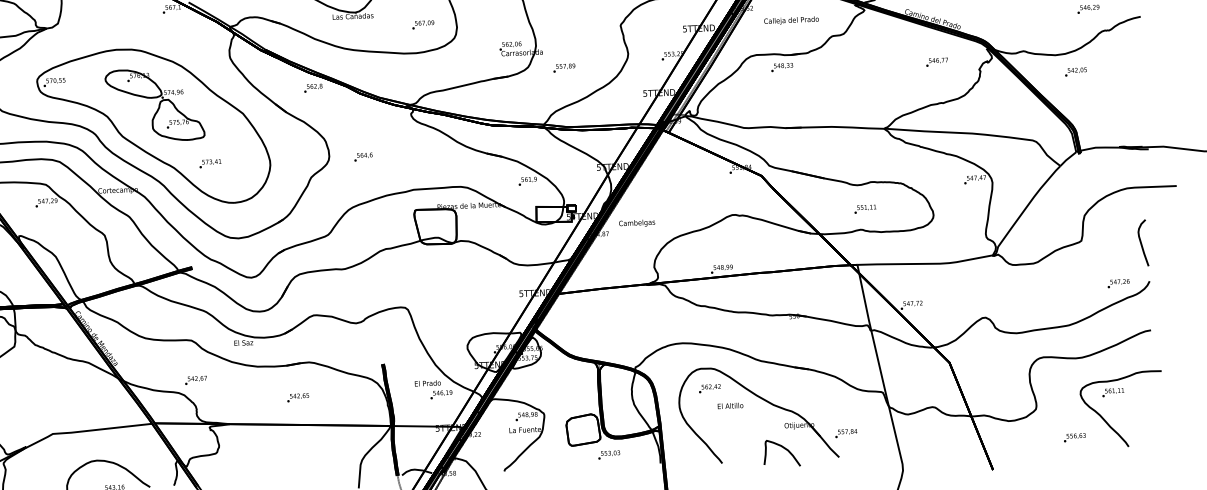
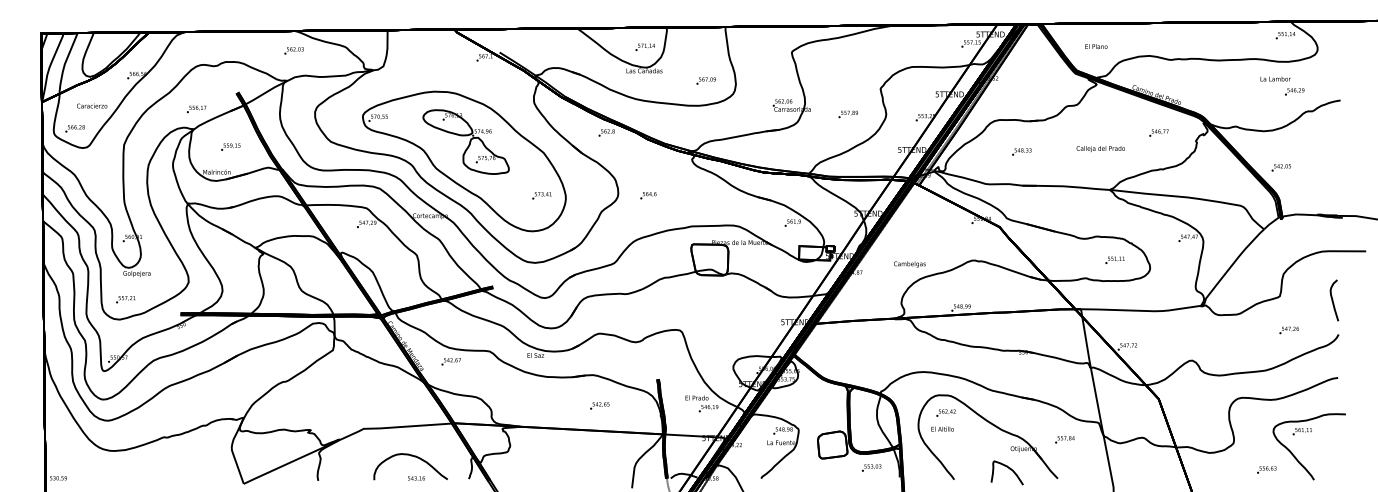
text: (791, 20) -> (1100, 148), moved
text: (781, 66) -> (1021, 151), moved
text: (563, 68) -> (847, 114), moved
text: (1075, 71) -> (1280, 167), moved
text: (209, 163) -> (541, 195), moved
text: (864, 208) -> (1114, 259), moved
text: (636, 223) -> (909, 264), moved
text: (1117, 283) -> (1288, 330), moved
text: (195, 380) -> (450, 361), moved
text: (297, 397) -> (599, 405), moved
text: (730, 405) -> (942, 428), moved
text: (845, 433) -> (1064, 439), moved
text: (609, 454) -> (871, 467), moved

